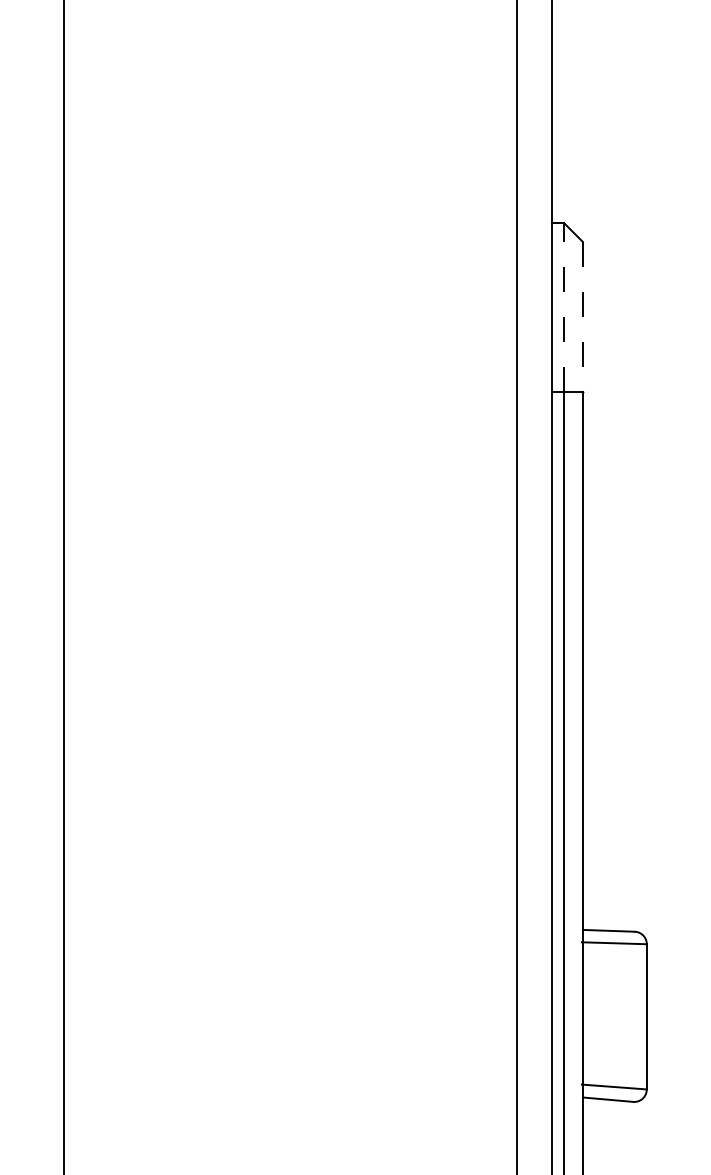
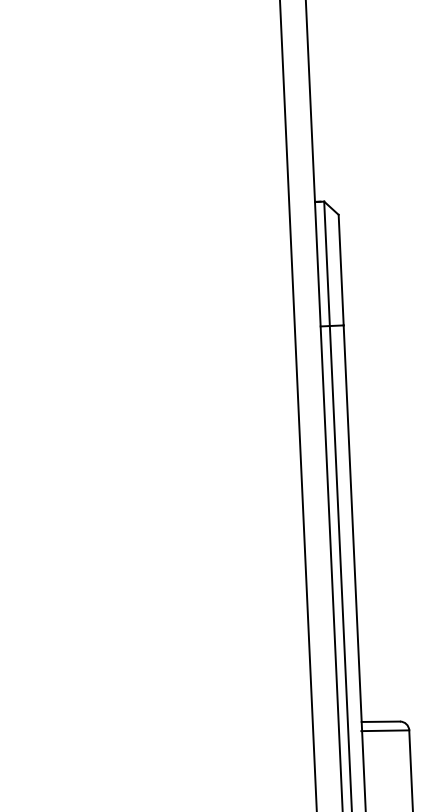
line: (564, 307) -> (327, 263), dashed -> solid
line: (582, 316) -> (340, 269), dashed -> solid

